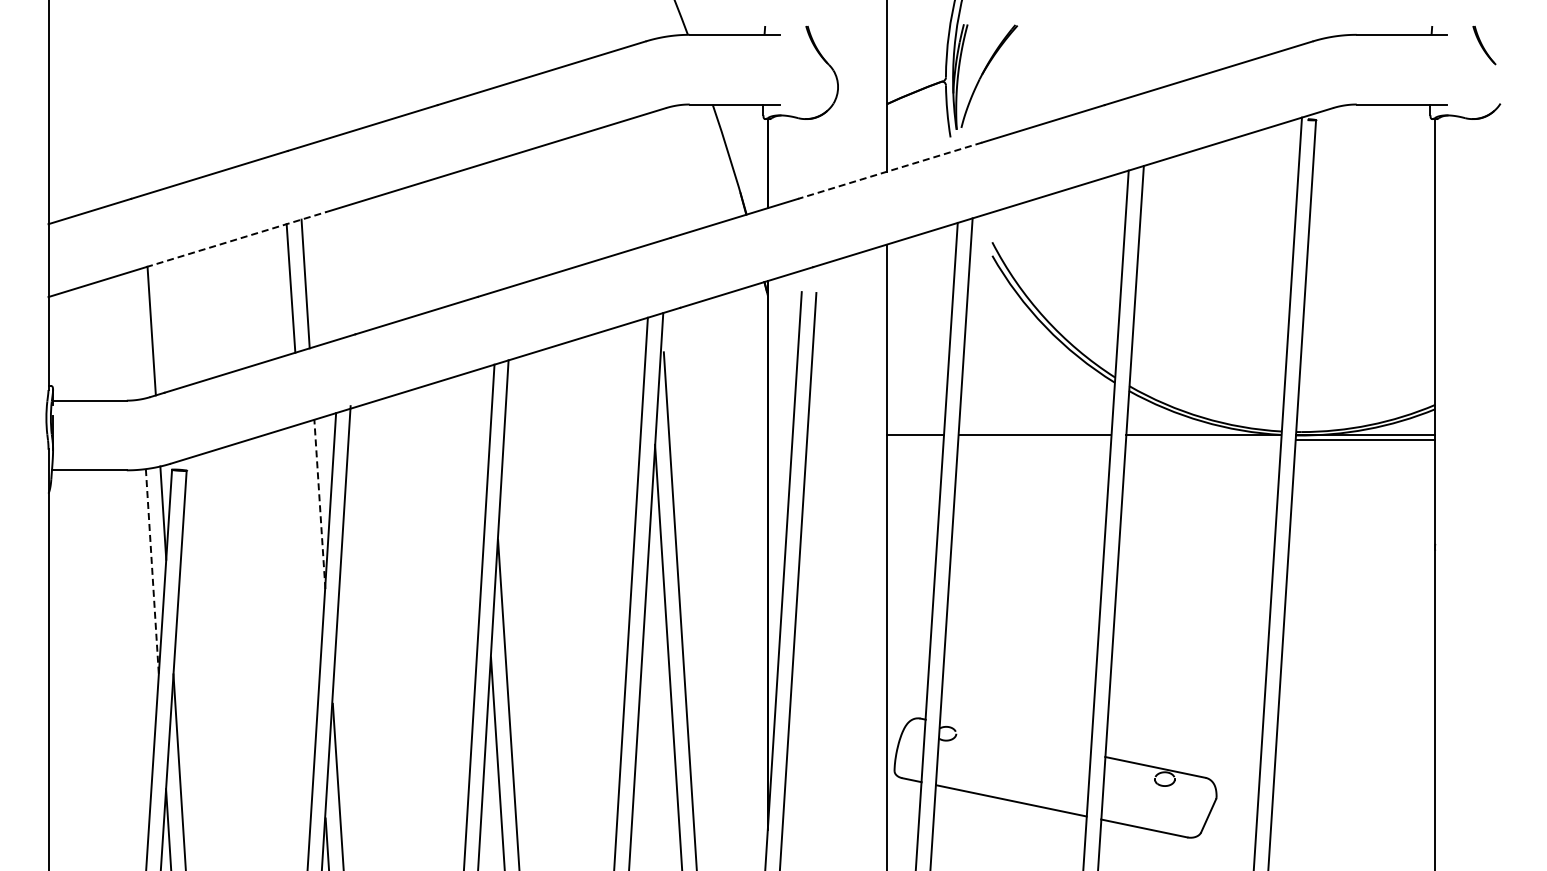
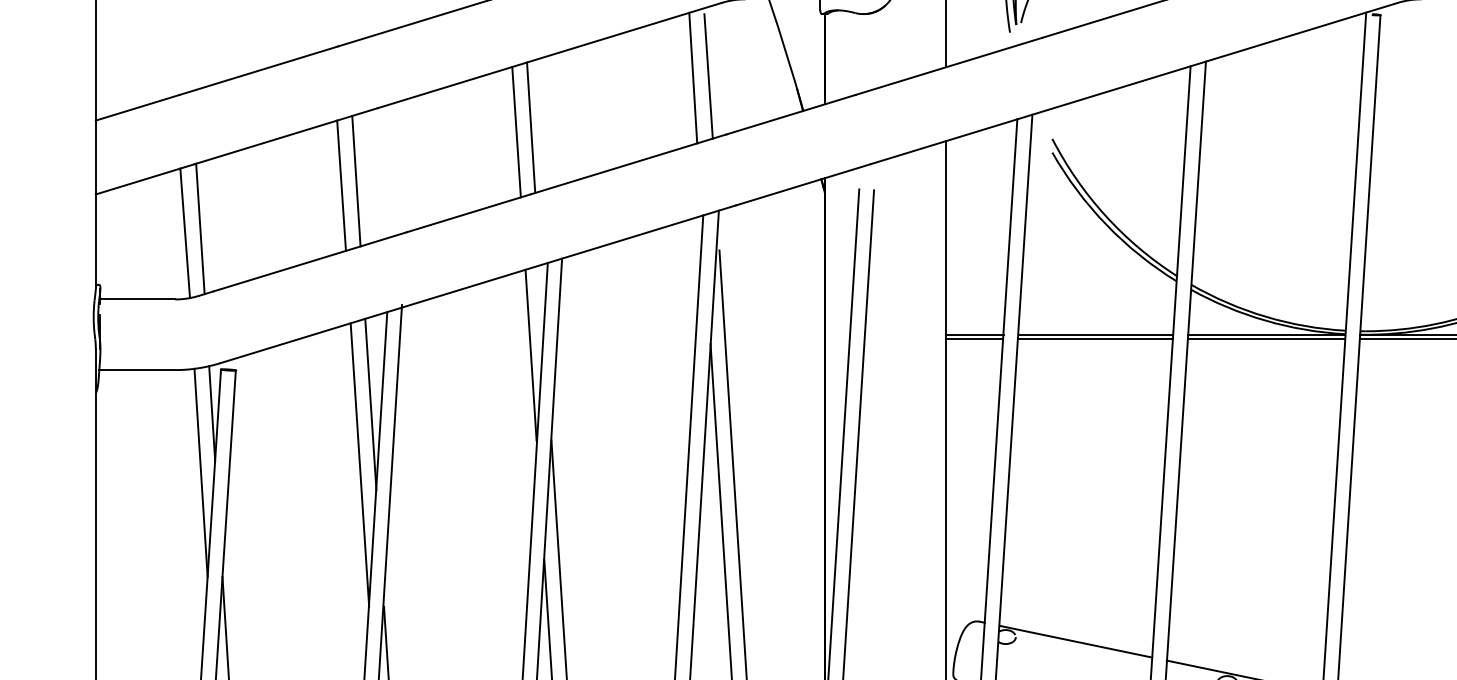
line: (889, 170) -> (948, 66), dashed -> solid
line: (653, 180) -> (708, 76), added
line: (637, 181) -> (692, 77), added
line: (478, 230) -> (531, 127), added
line: (463, 235) -> (516, 132), added
line: (236, 239) -> (286, 136), dashed -> solid
line: (136, 335) -> (184, 233), added
line: (915, 440) -> (974, 339), added
line: (1034, 440) -> (1095, 339), added
line: (1203, 440) -> (1266, 339), added
line: (477, 455) -> (530, 355), added
line: (319, 504) -> (370, 404), dashed -> solid
line: (309, 563) -> (360, 464), added
line: (152, 571) -> (201, 472), dashed -> solid
line: (1015, 737) -> (1075, 640), added

